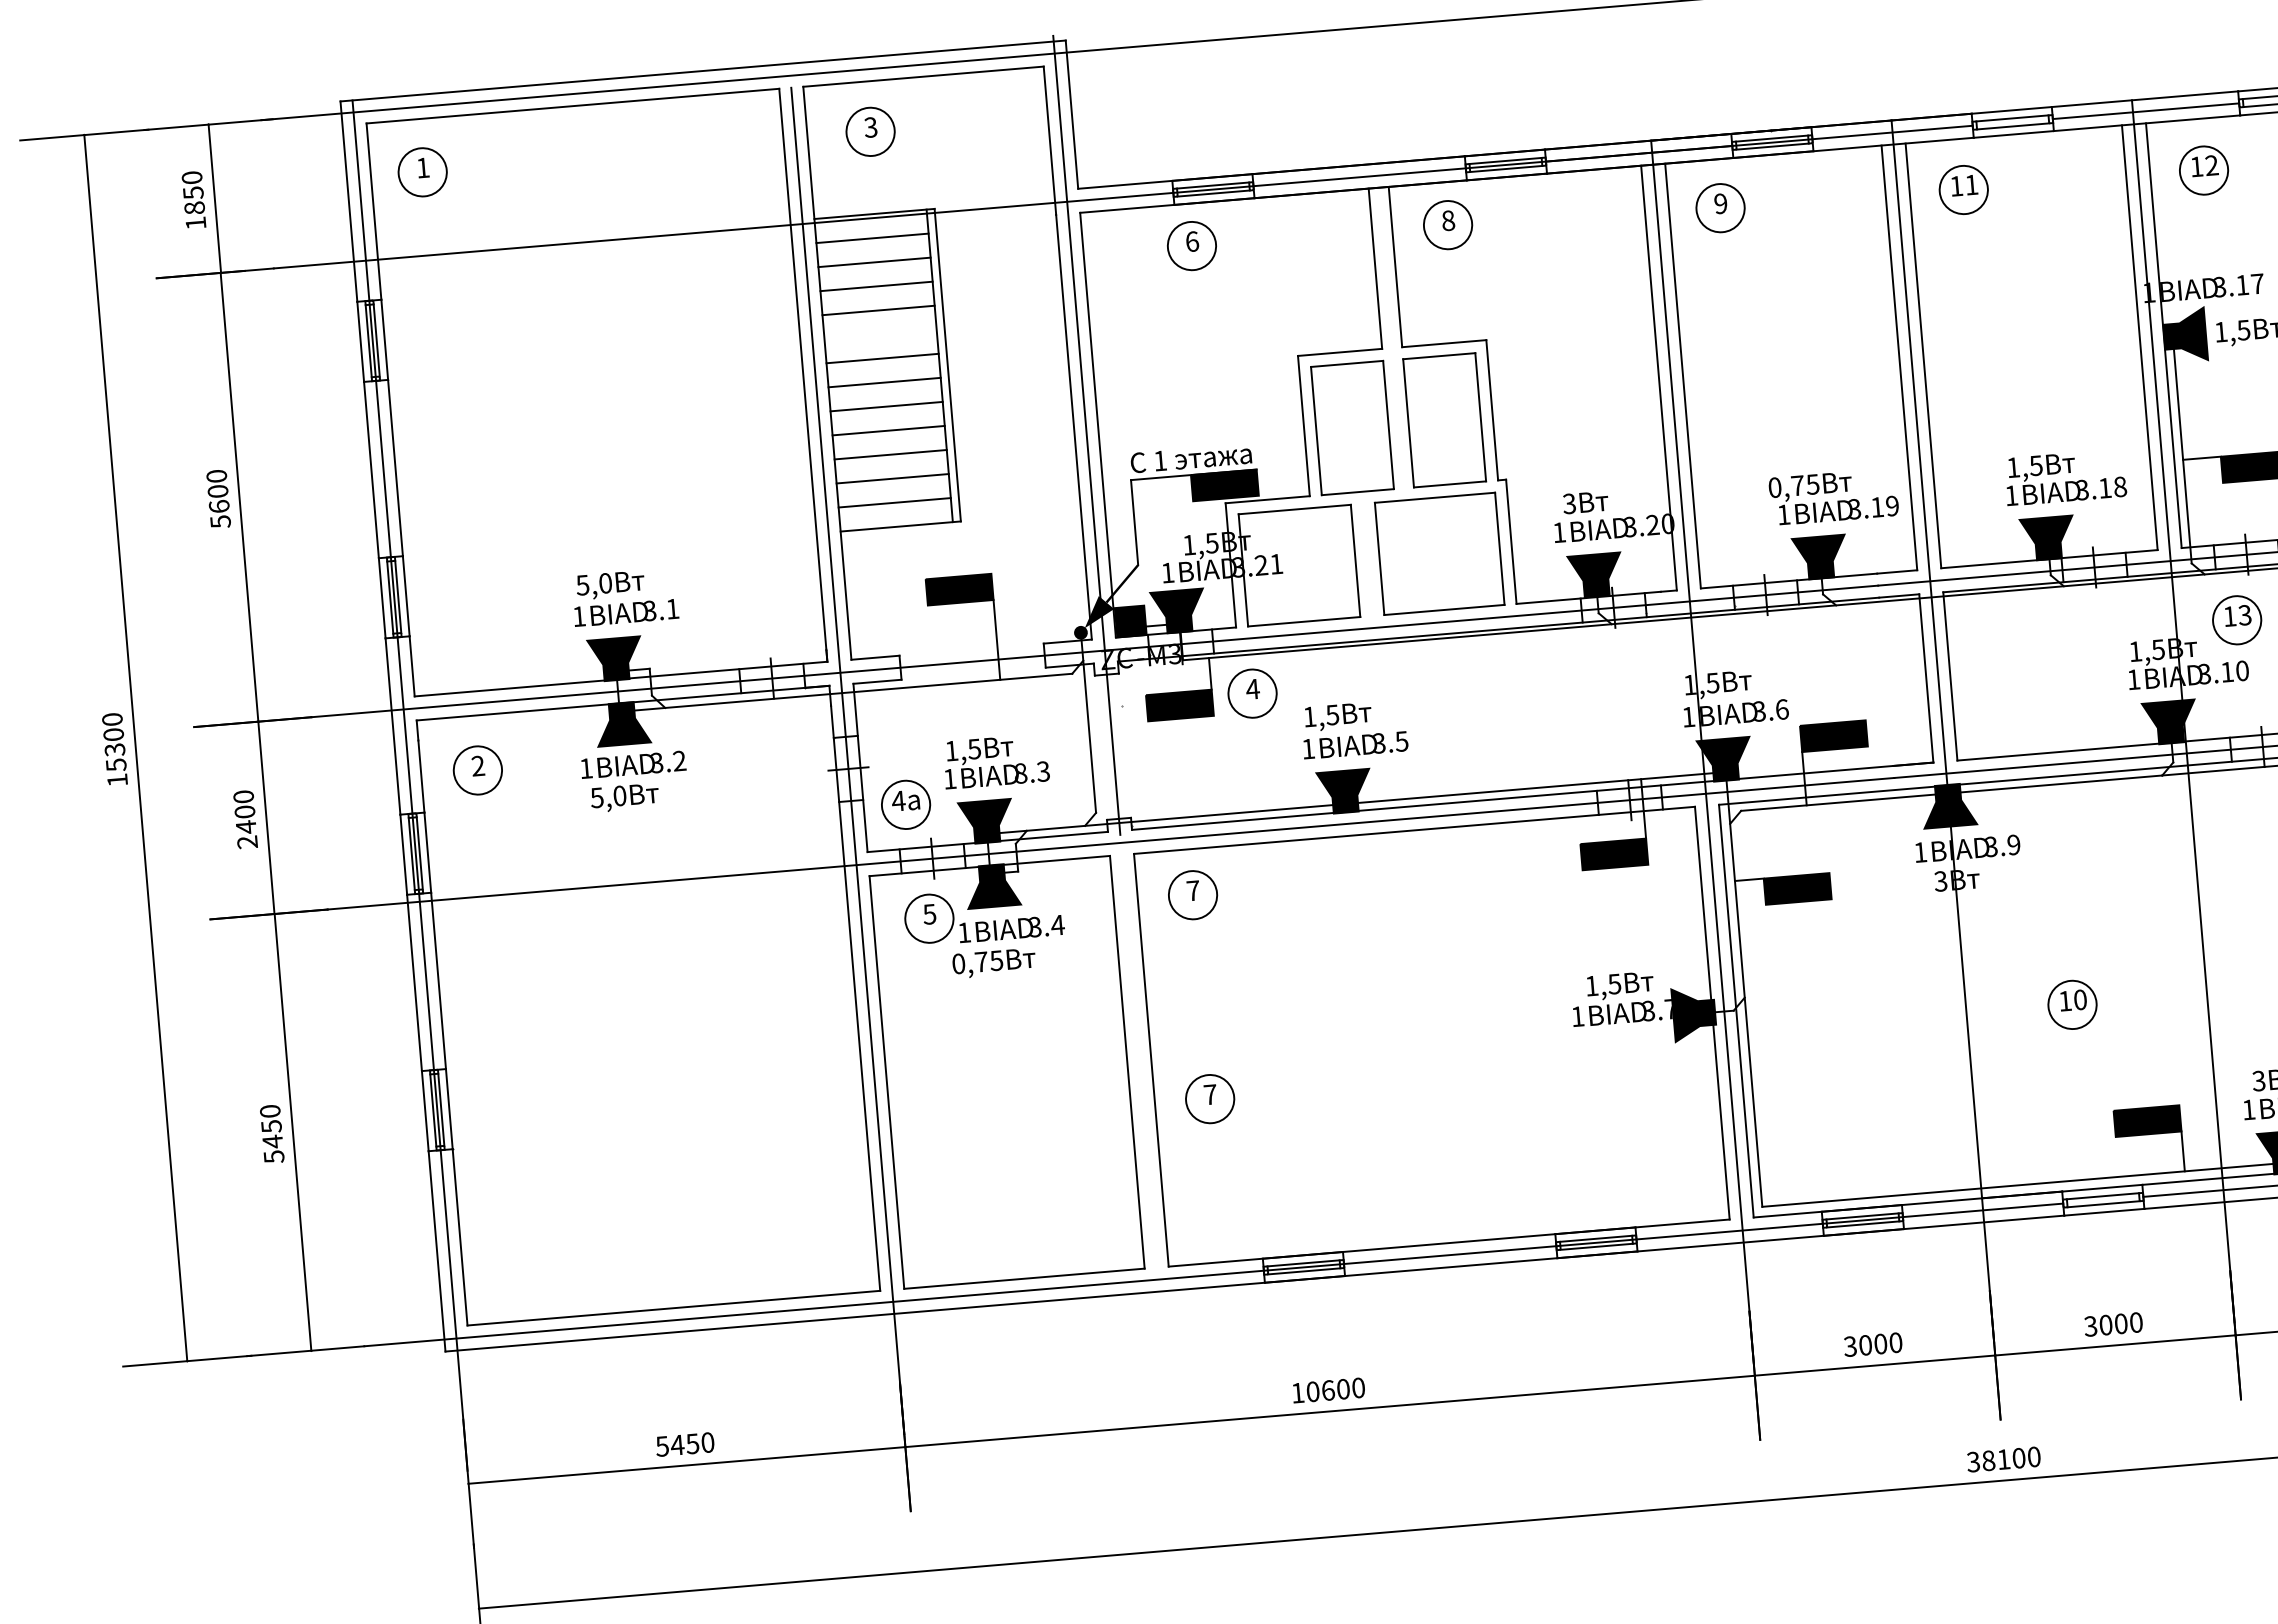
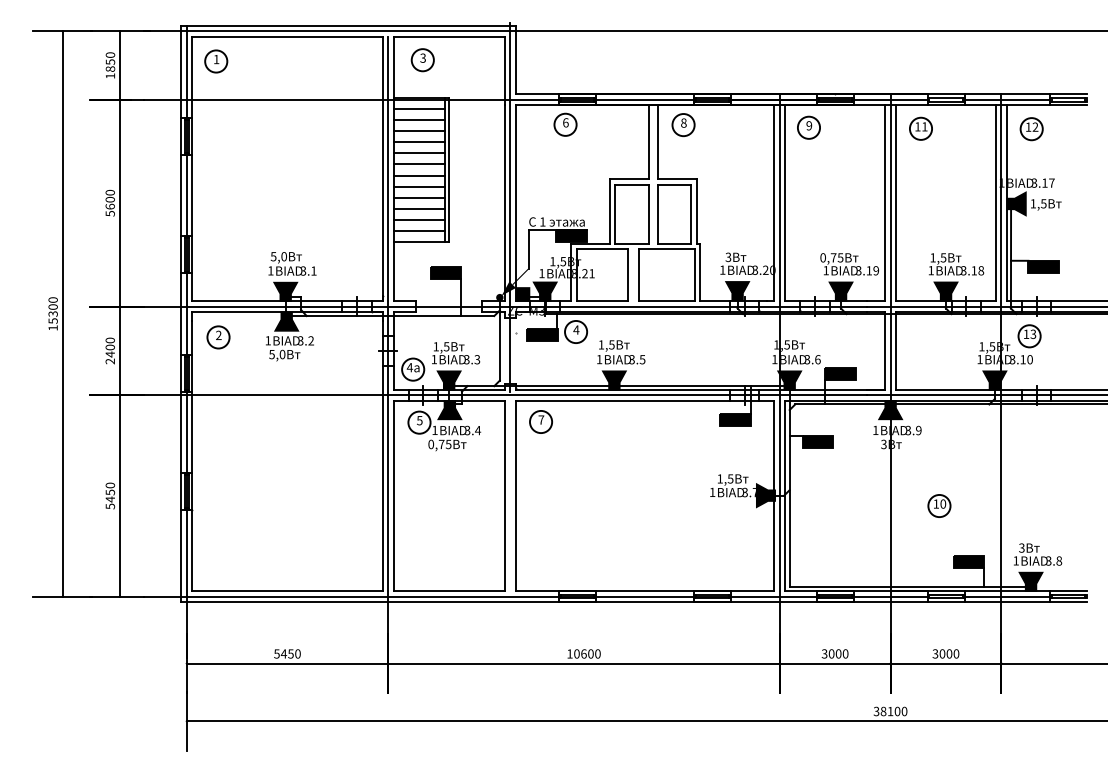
line: (880, 334) -> (419, 153), added
text: (1019, 773) -> (466, 359), 8.3 -> 3.3
part: (1208, 1098) -> (540, 515), removed

